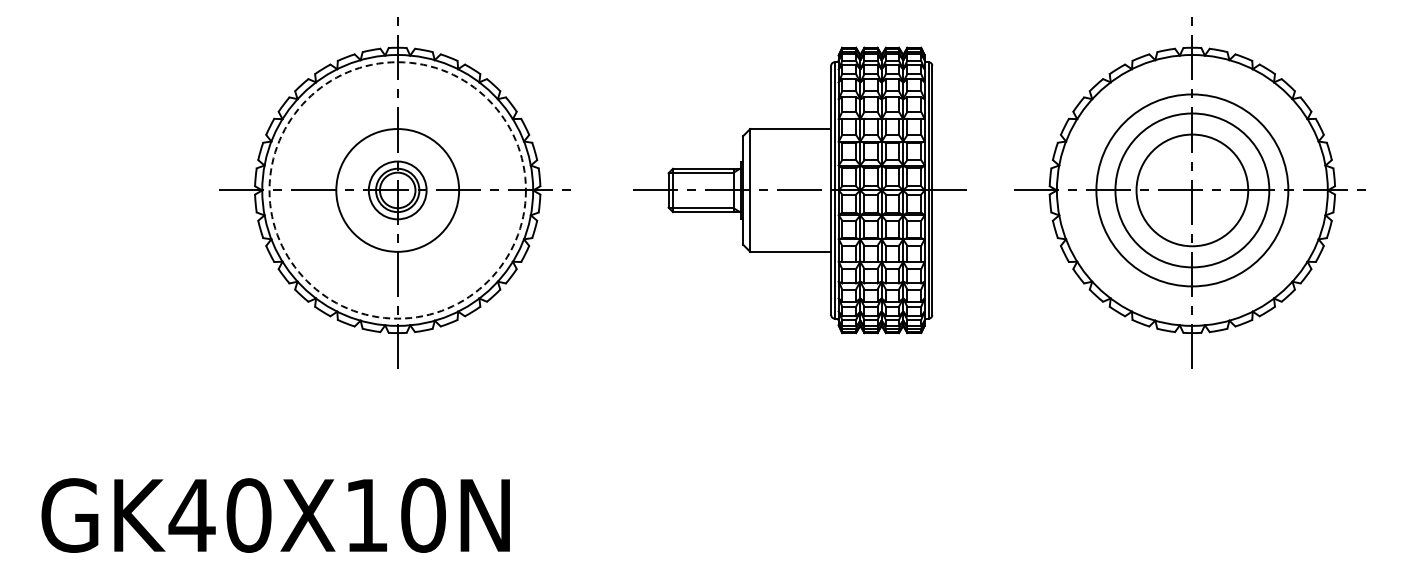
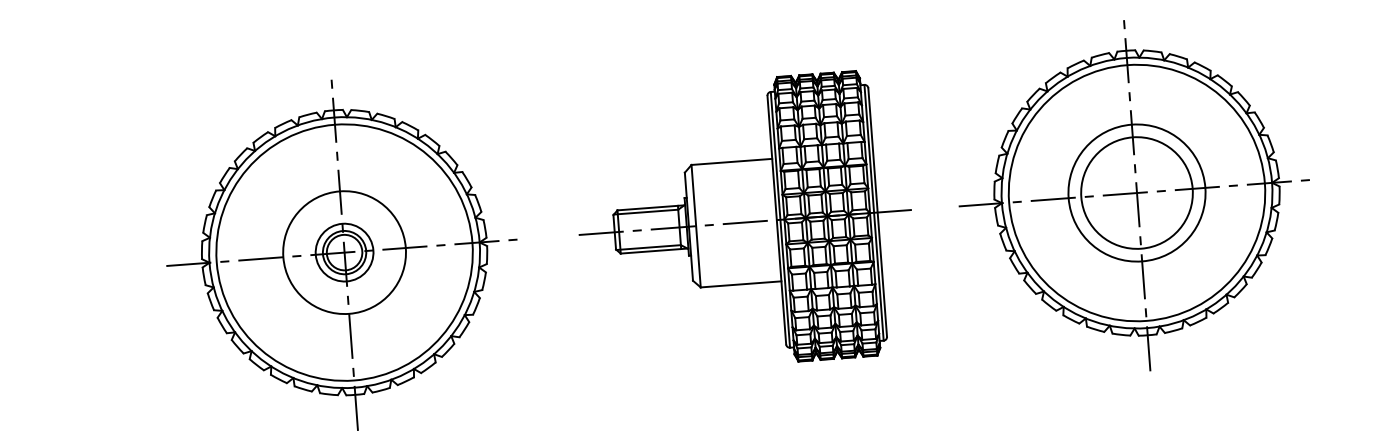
circle: (397, 190) -> (344, 252), dashed -> solid
circle: (1191, 190) -> (1136, 193), size x0.71
circle: (1192, 190) -> (1137, 193), size x1.67

